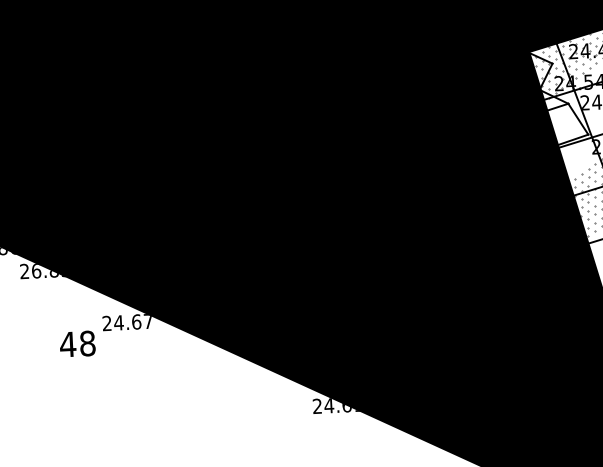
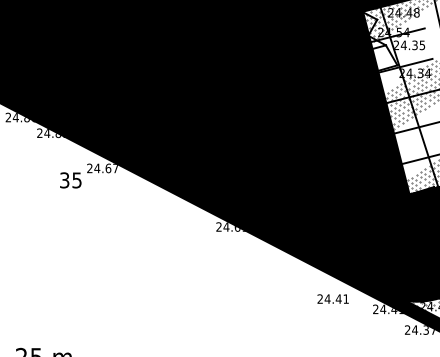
text: (47, 270) -> (54, 133), 26.85 -> 24.81
text: (77, 344) -> (70, 180), 48 -> 35

